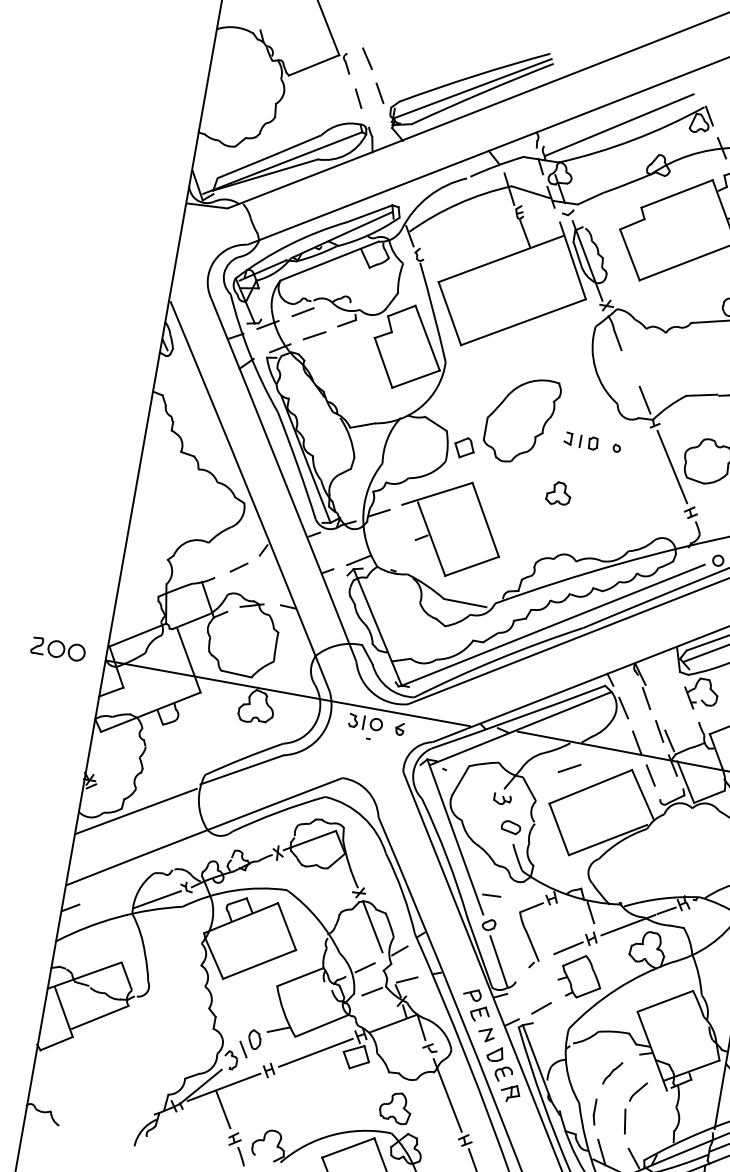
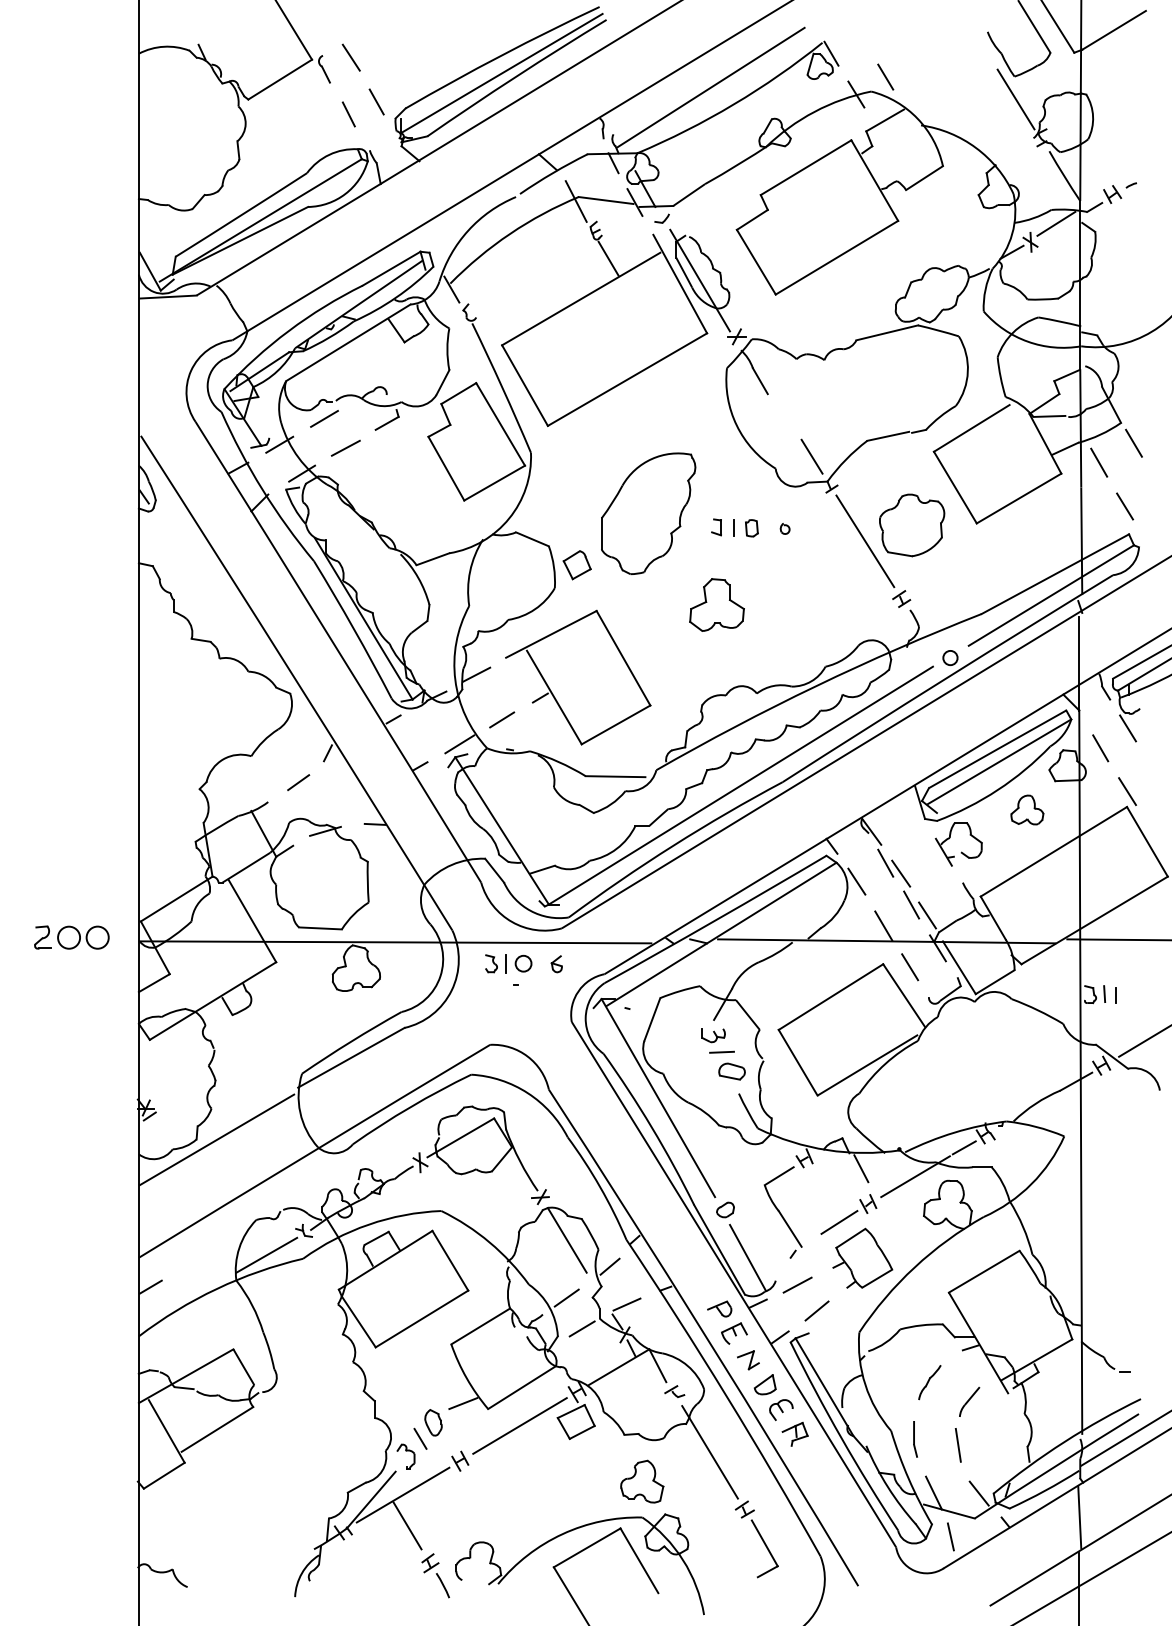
part: (558, 493) -> (716, 604), size x1.67
line: (391, 548) -> (502, 719), added
line: (656, 707) -> (901, 873), added
line: (569, 768) -> (797, 1284), moved
line: (491, 895) -> (721, 1051), moved

